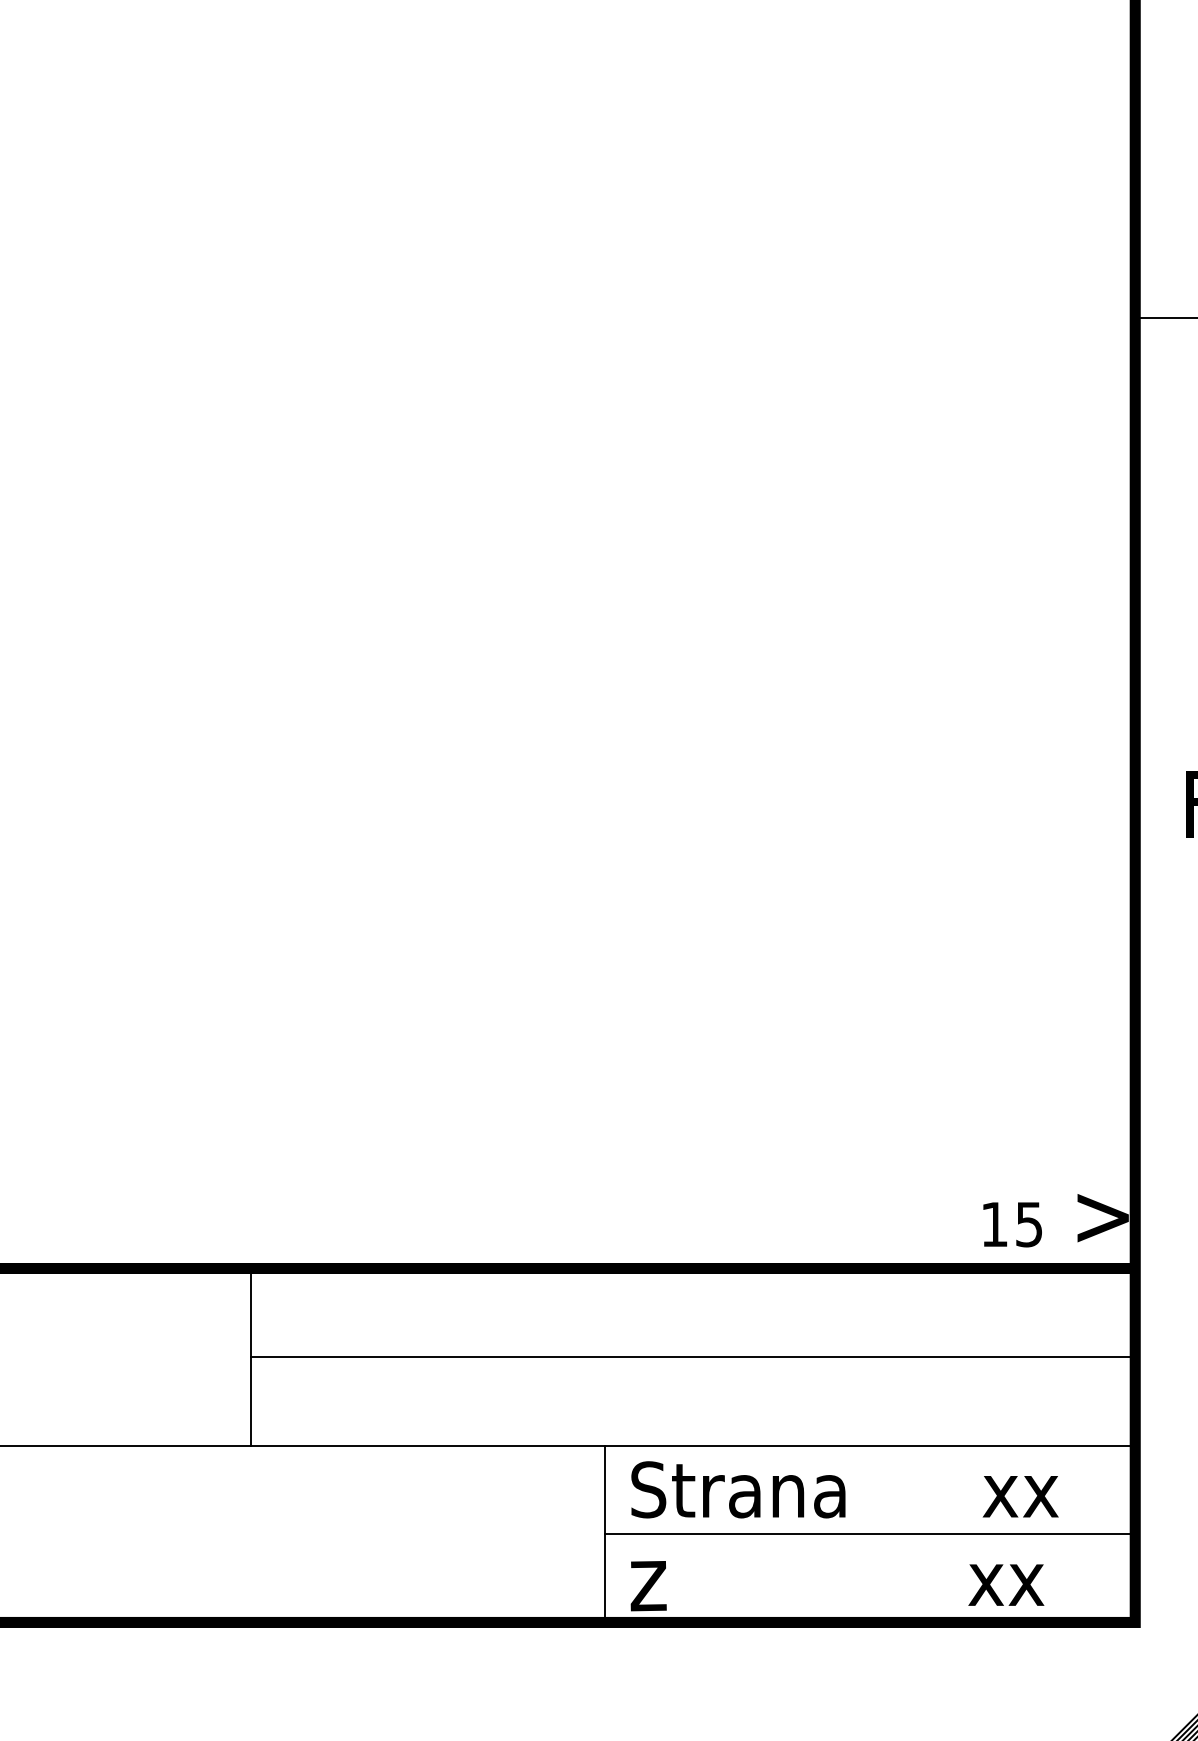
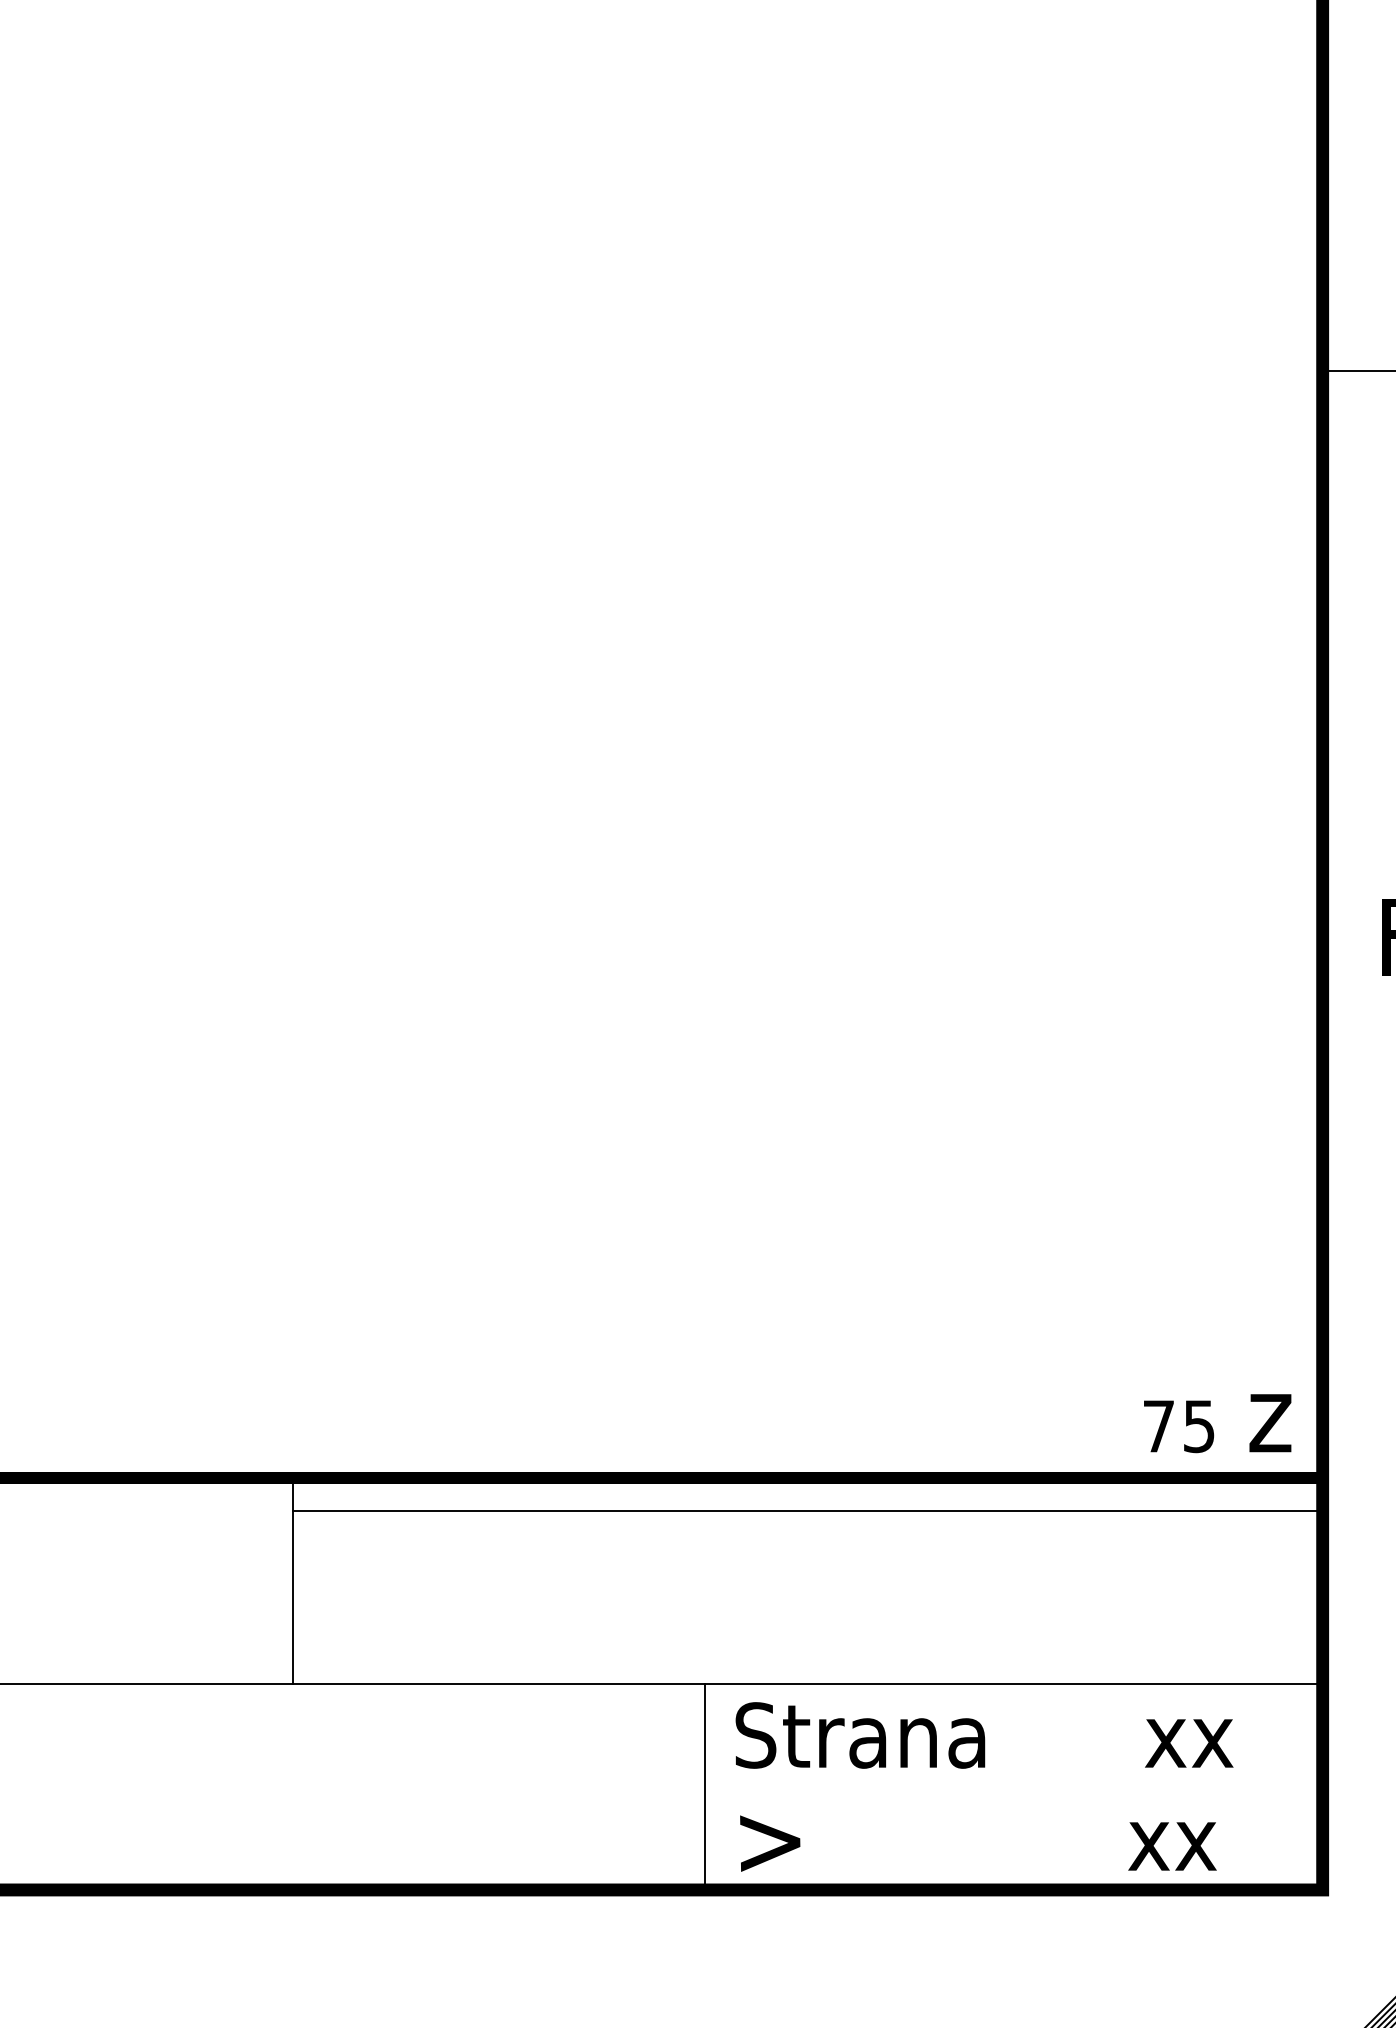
text: (1100, 1220) -> (1282, 1421), > -> z
text: (994, 1224) -> (1158, 1426), 15 -> 75
line: (693, 1357) -> (808, 1511), moved
line: (869, 1534) -> (1013, 1787), removed
text: (658, 1584) -> (767, 1845), z -> >

